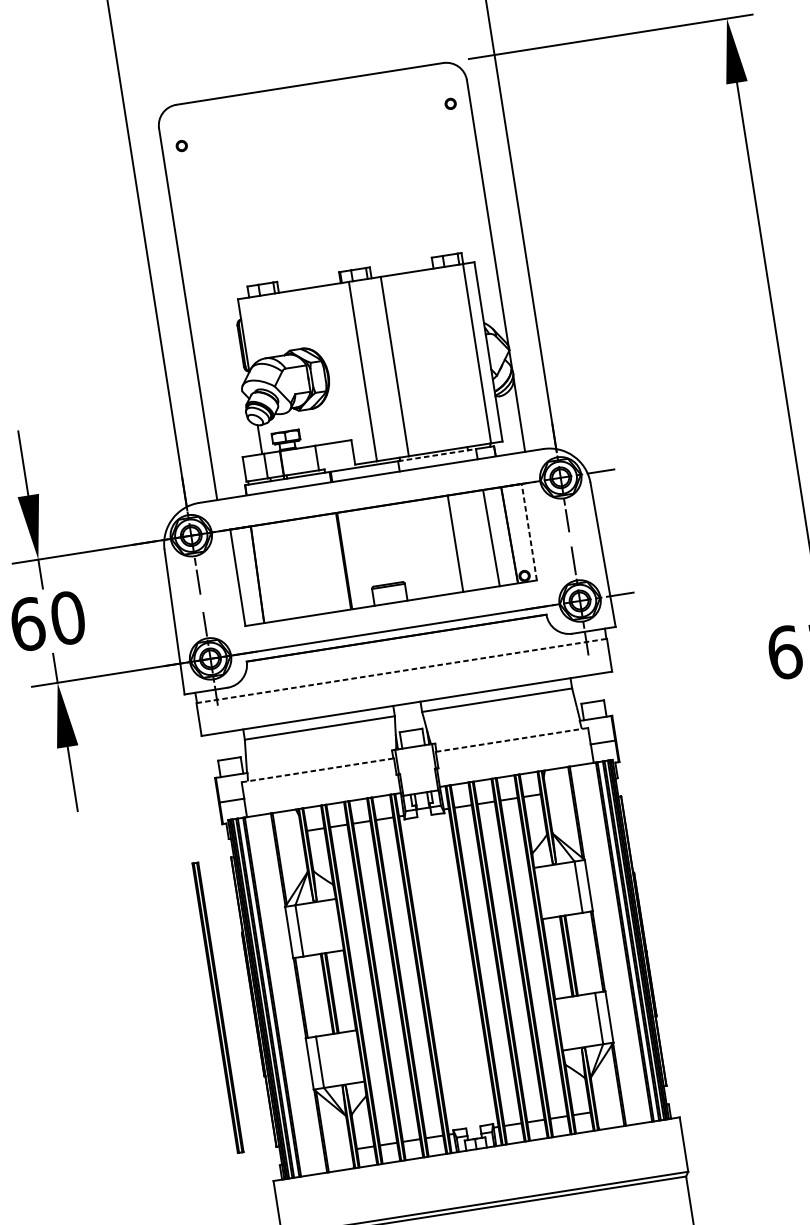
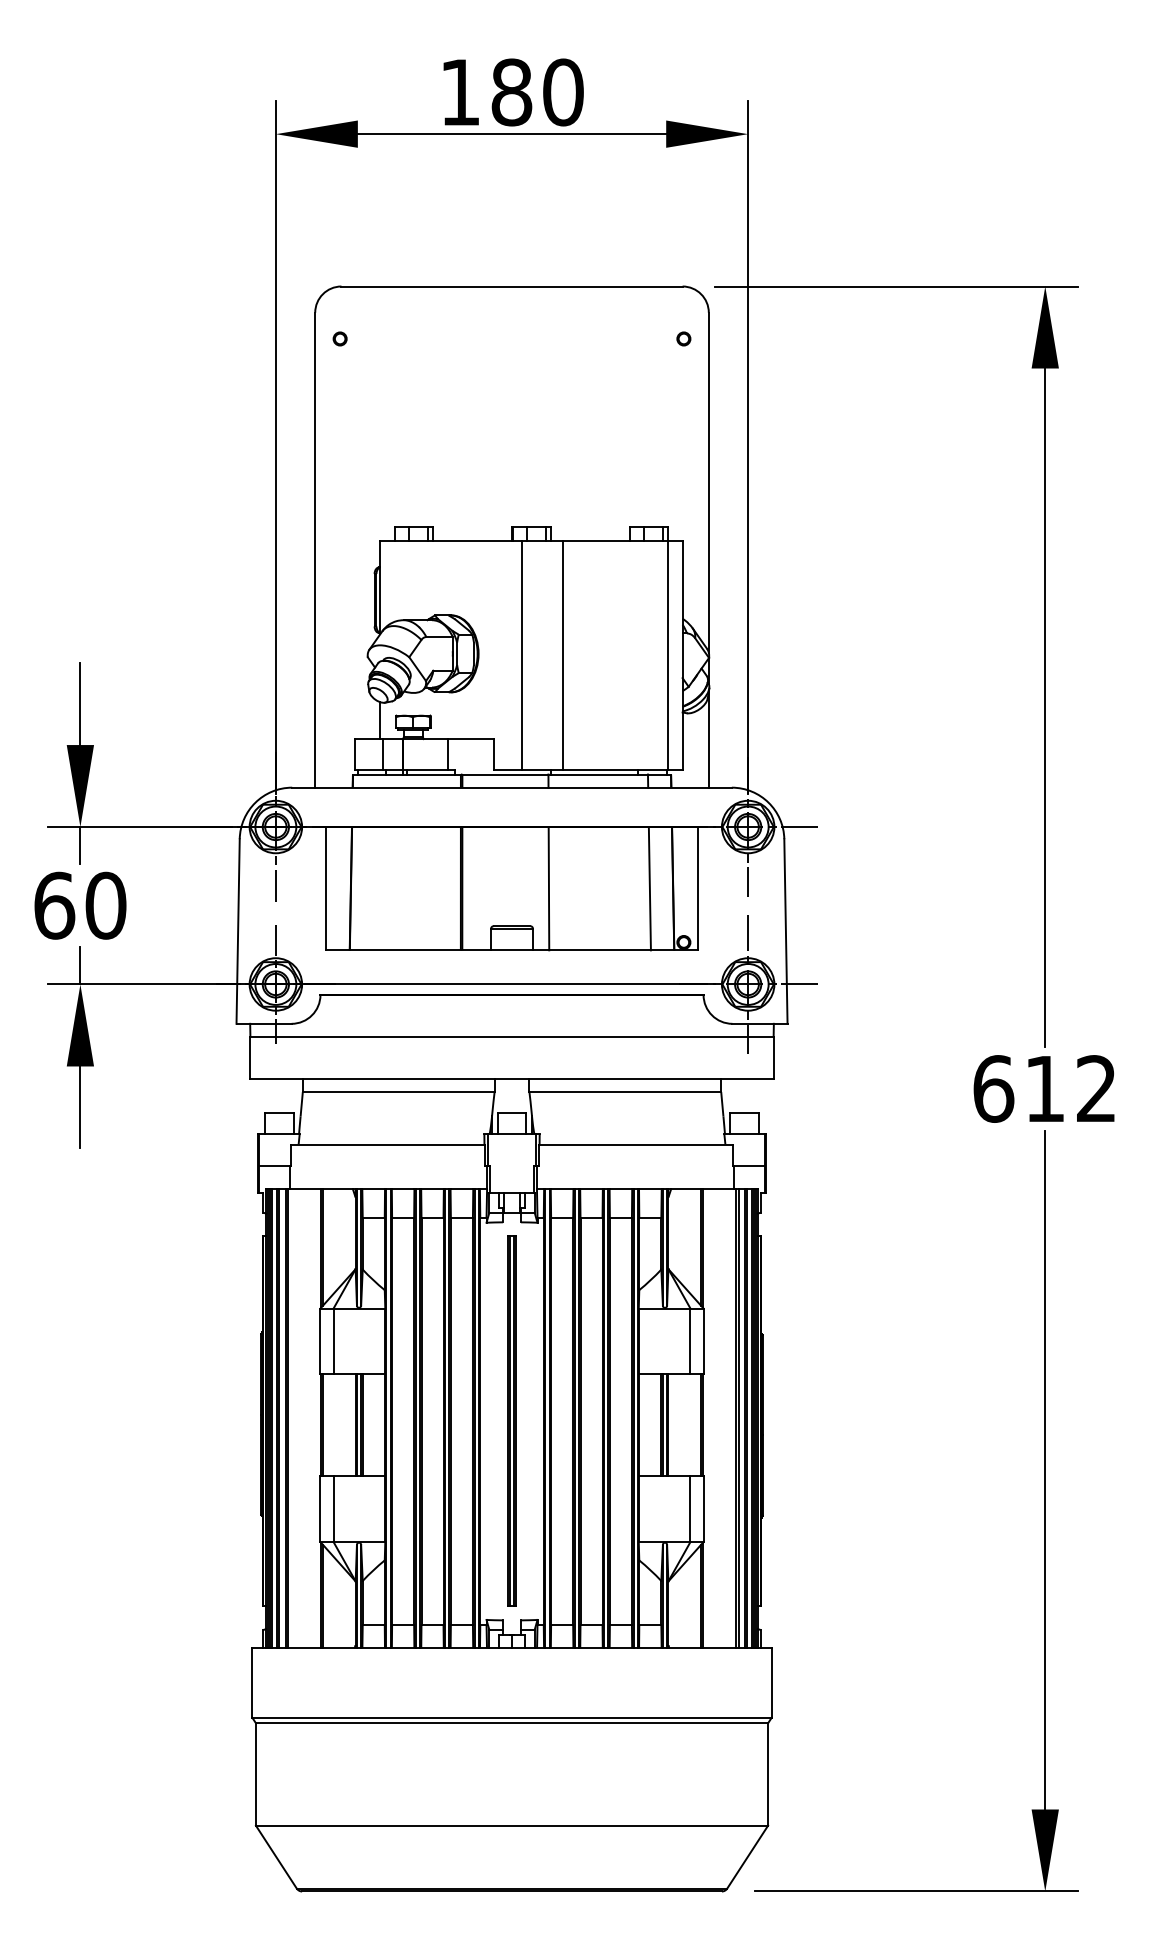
line: (437, 455) -> (598, 774), dashed -> solid
line: (529, 532) -> (698, 888), dashed -> solid
line: (455, 543) -> (548, 888), moved
line: (402, 670) -> (512, 1036), dashed -> solid
line: (512, 739) -> (636, 1144), dashed -> solid
line: (318, 770) -> (388, 1144), dashed -> solid
part: (217, 1007) -> (511, 1420), moved

